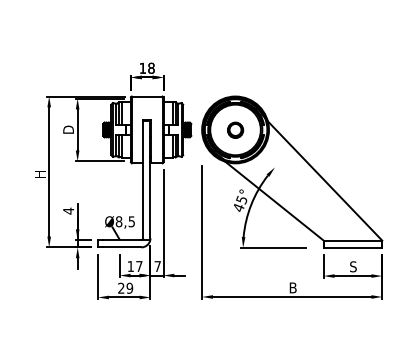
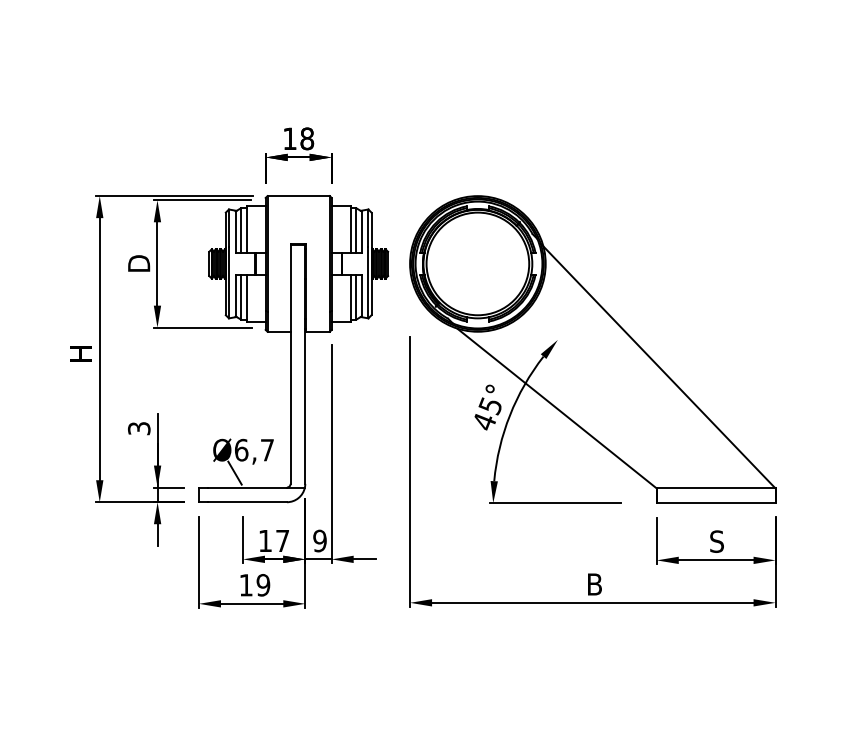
part: (235, 129) -> (477, 263), removed
text: (68, 210) -> (138, 427), 4 -> 3
text: (124, 221) -> (252, 449), Ø8,5 -> Ø6,7
text: (157, 266) -> (319, 540), 7 -> 9
text: (121, 287) -> (246, 583), 29 -> 19

